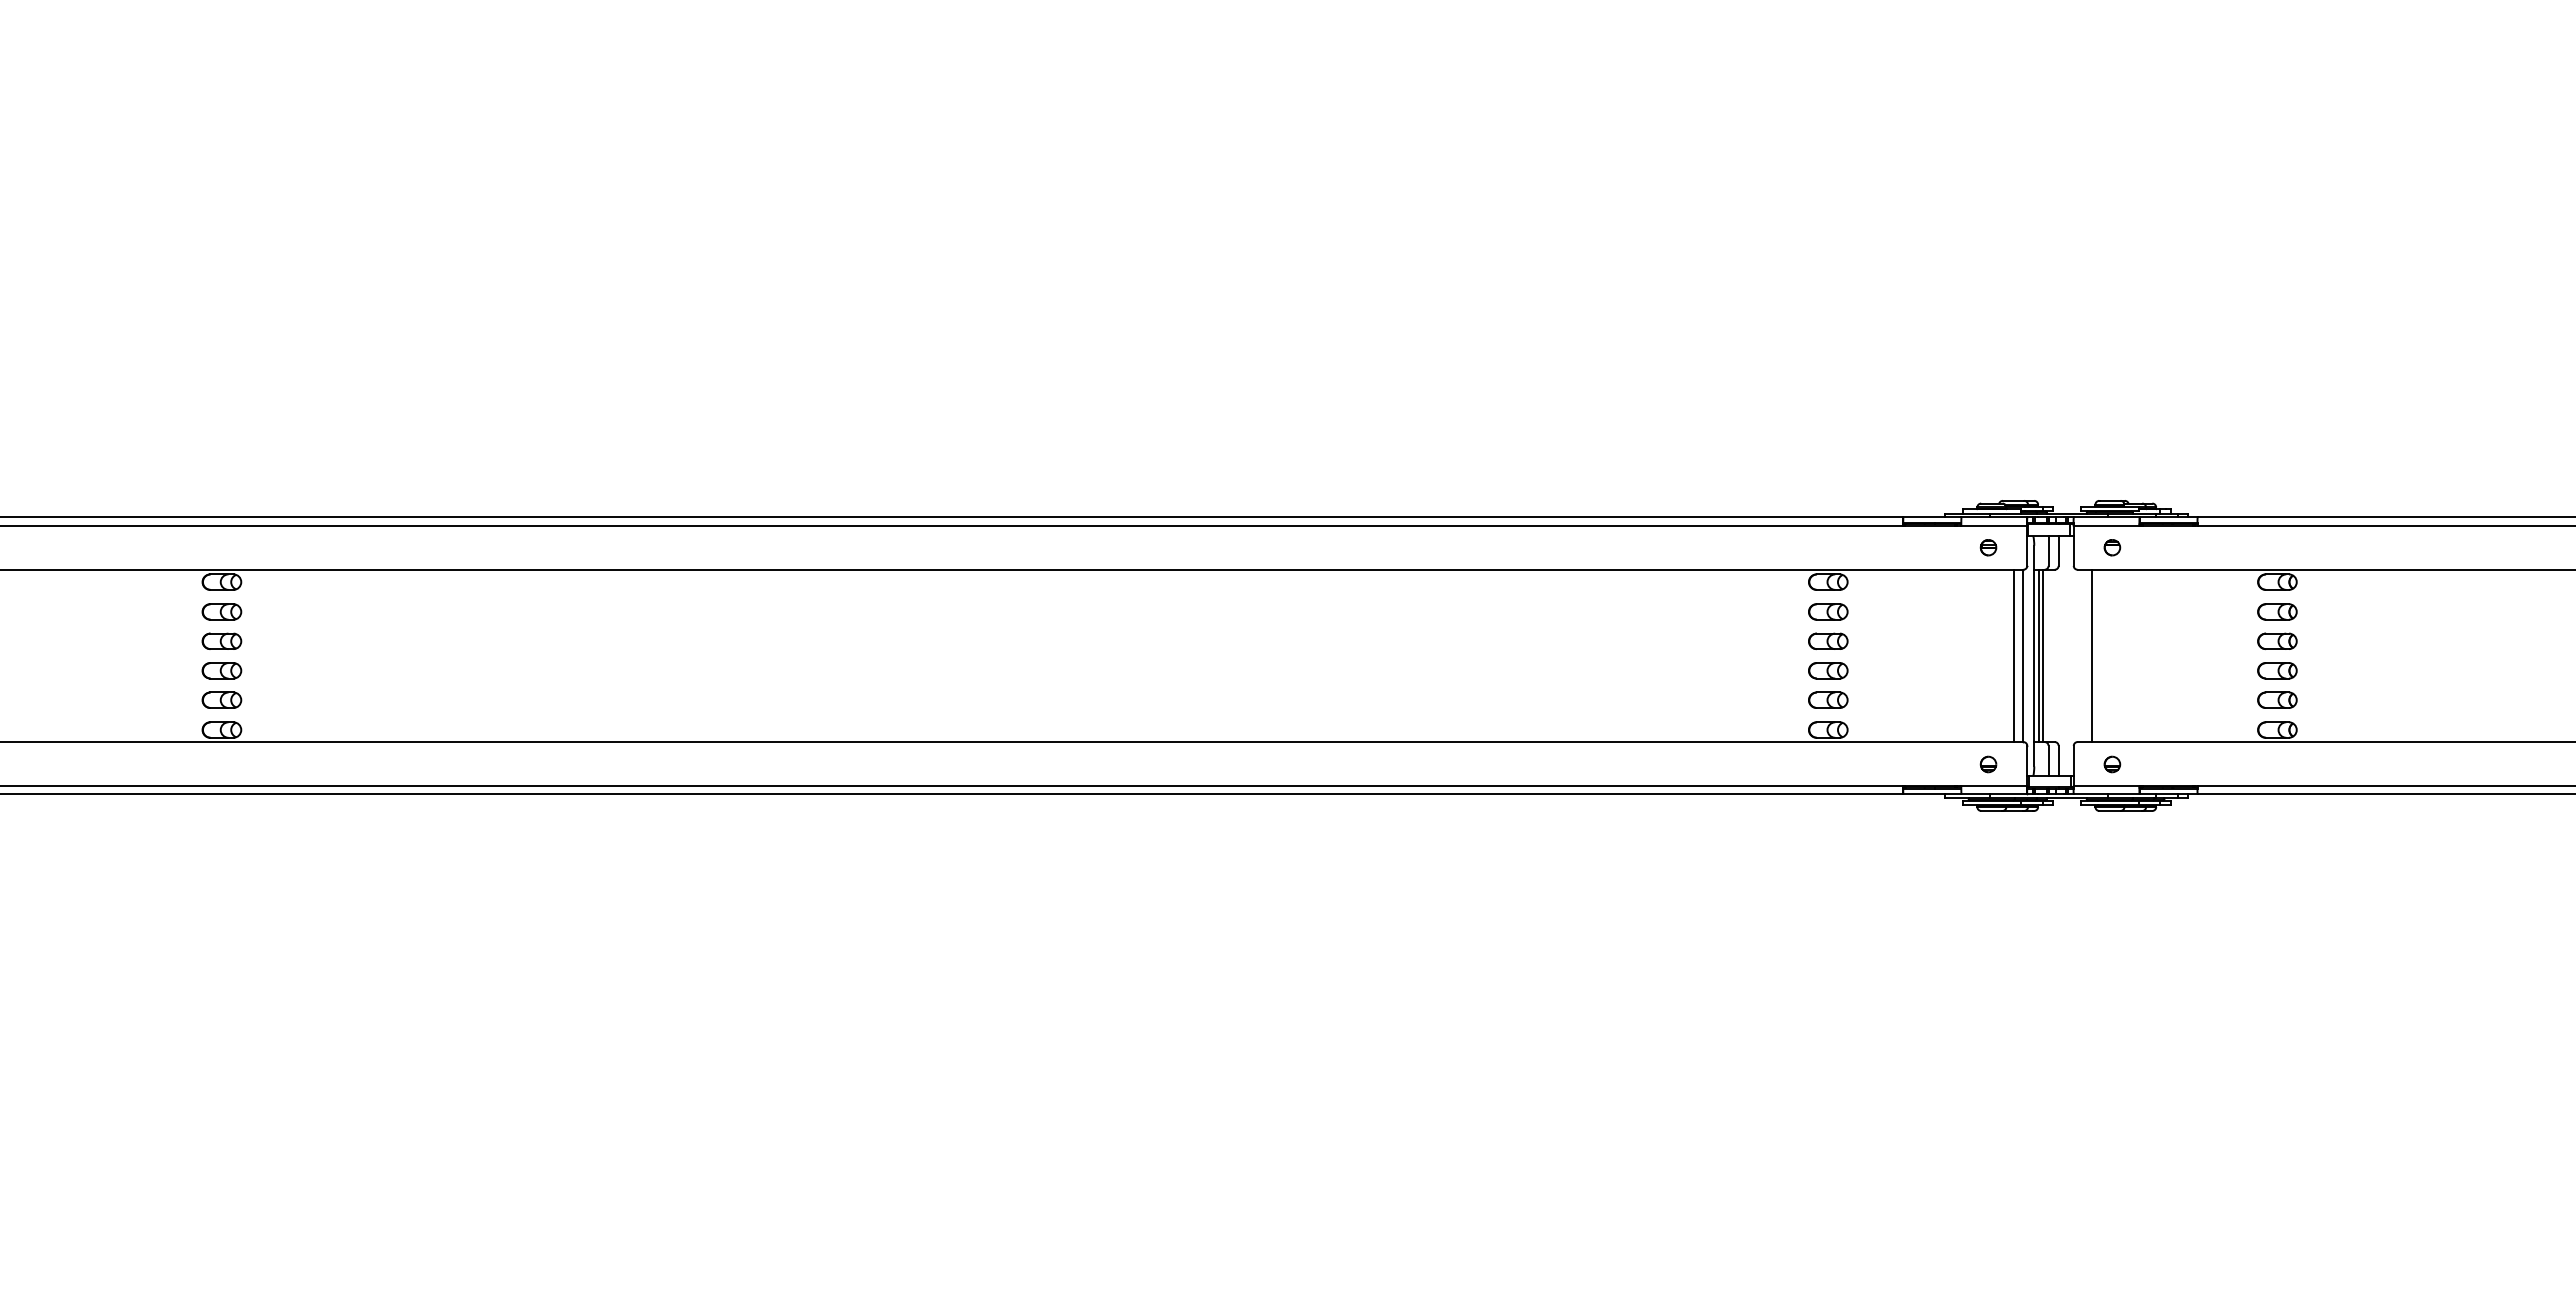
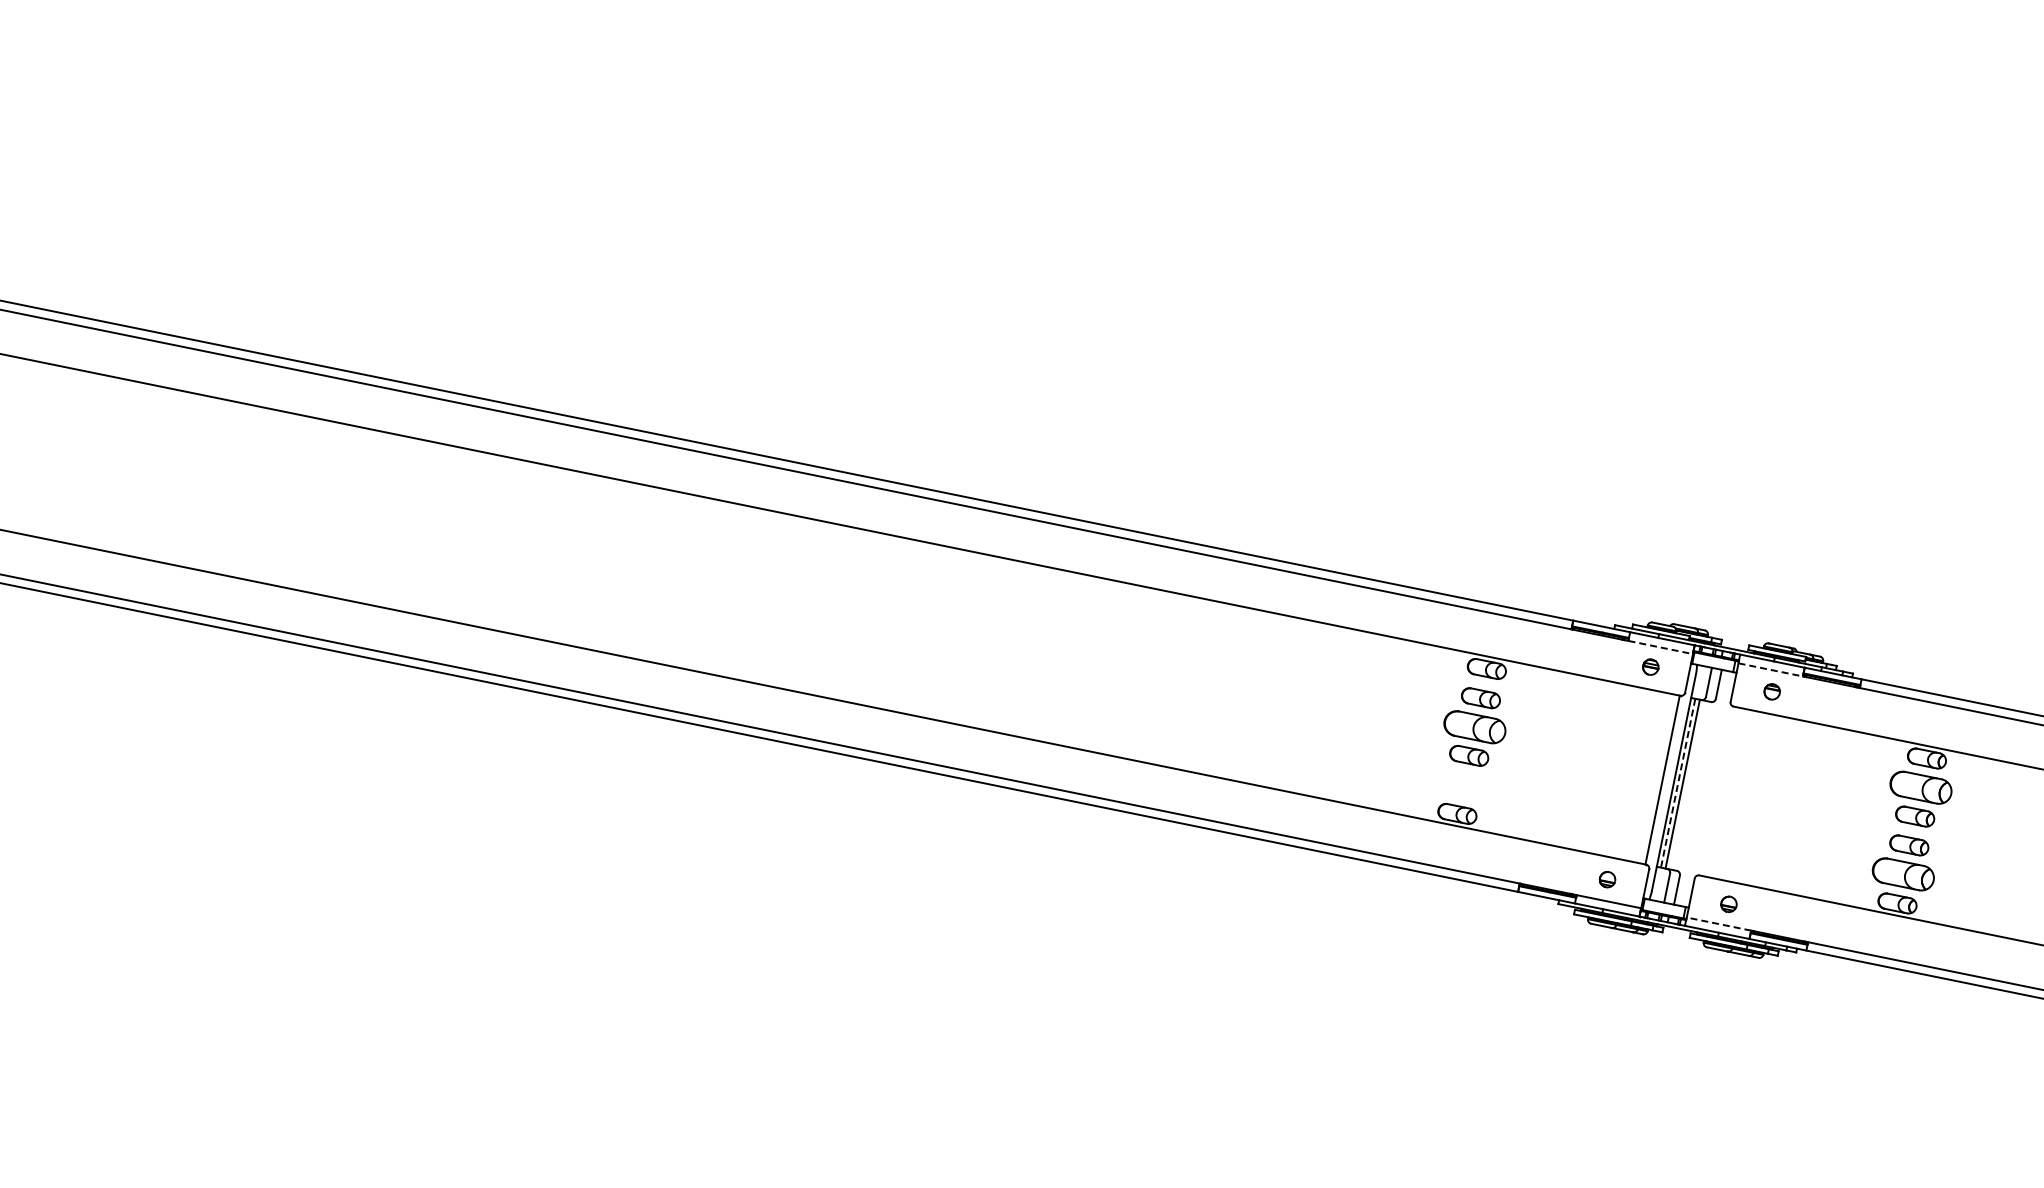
line: (1994, 526) -> (1660, 647), solid -> dashed
line: (2106, 526) -> (1770, 669), solid -> dashed
part: (2277, 611) -> (1921, 787), size x1.6
part: (1828, 640) -> (1475, 726), size x1.6
line: (2014, 655) -> (1654, 778), removed
line: (2091, 655) -> (1730, 793), removed
line: (2038, 656) -> (1678, 783), solid -> dashed
part: (1828, 699) -> (1463, 784), removed
part: (2277, 699) -> (1903, 873), size x1.6
line: (2106, 785) -> (1718, 923), solid -> dashed

